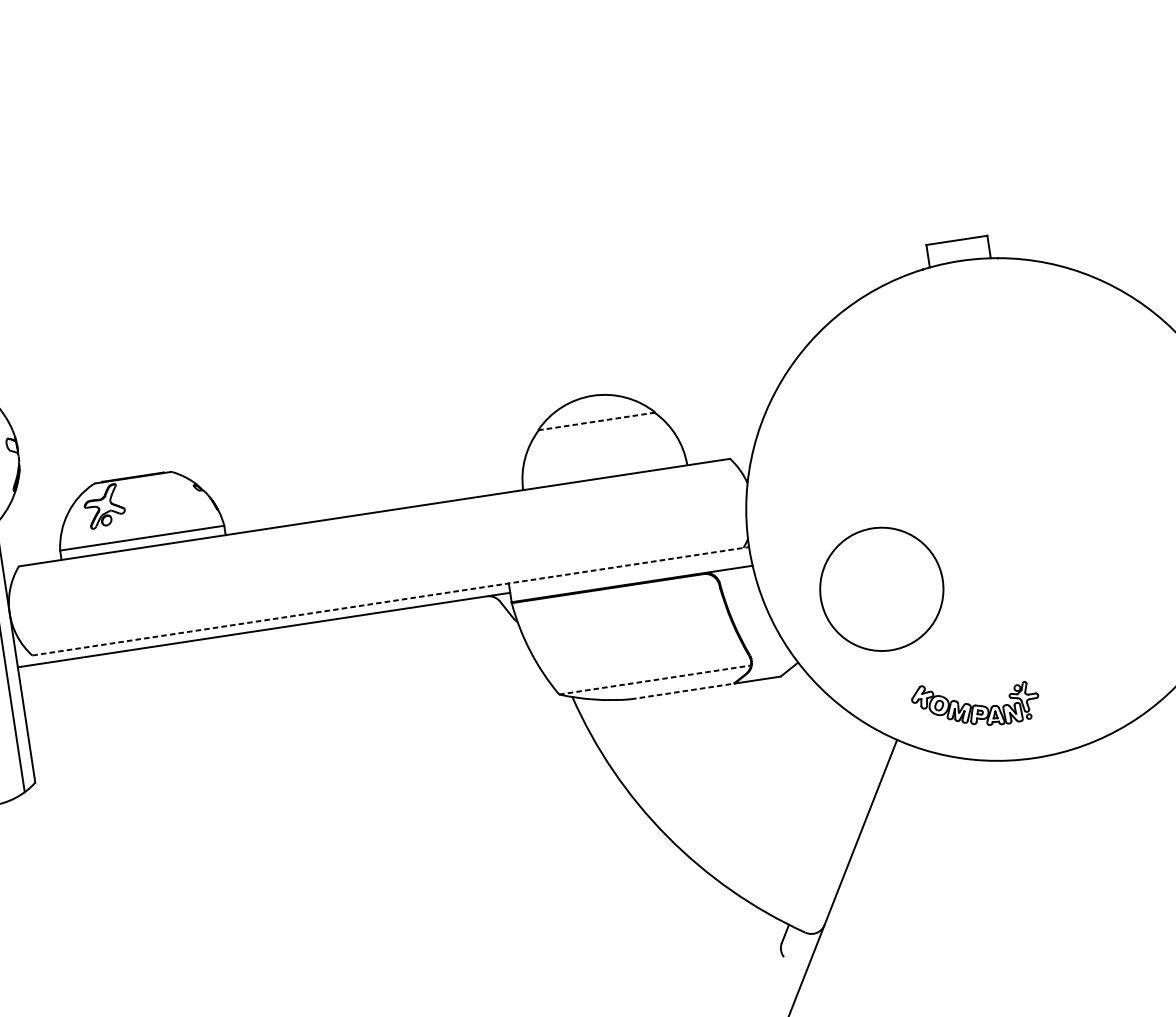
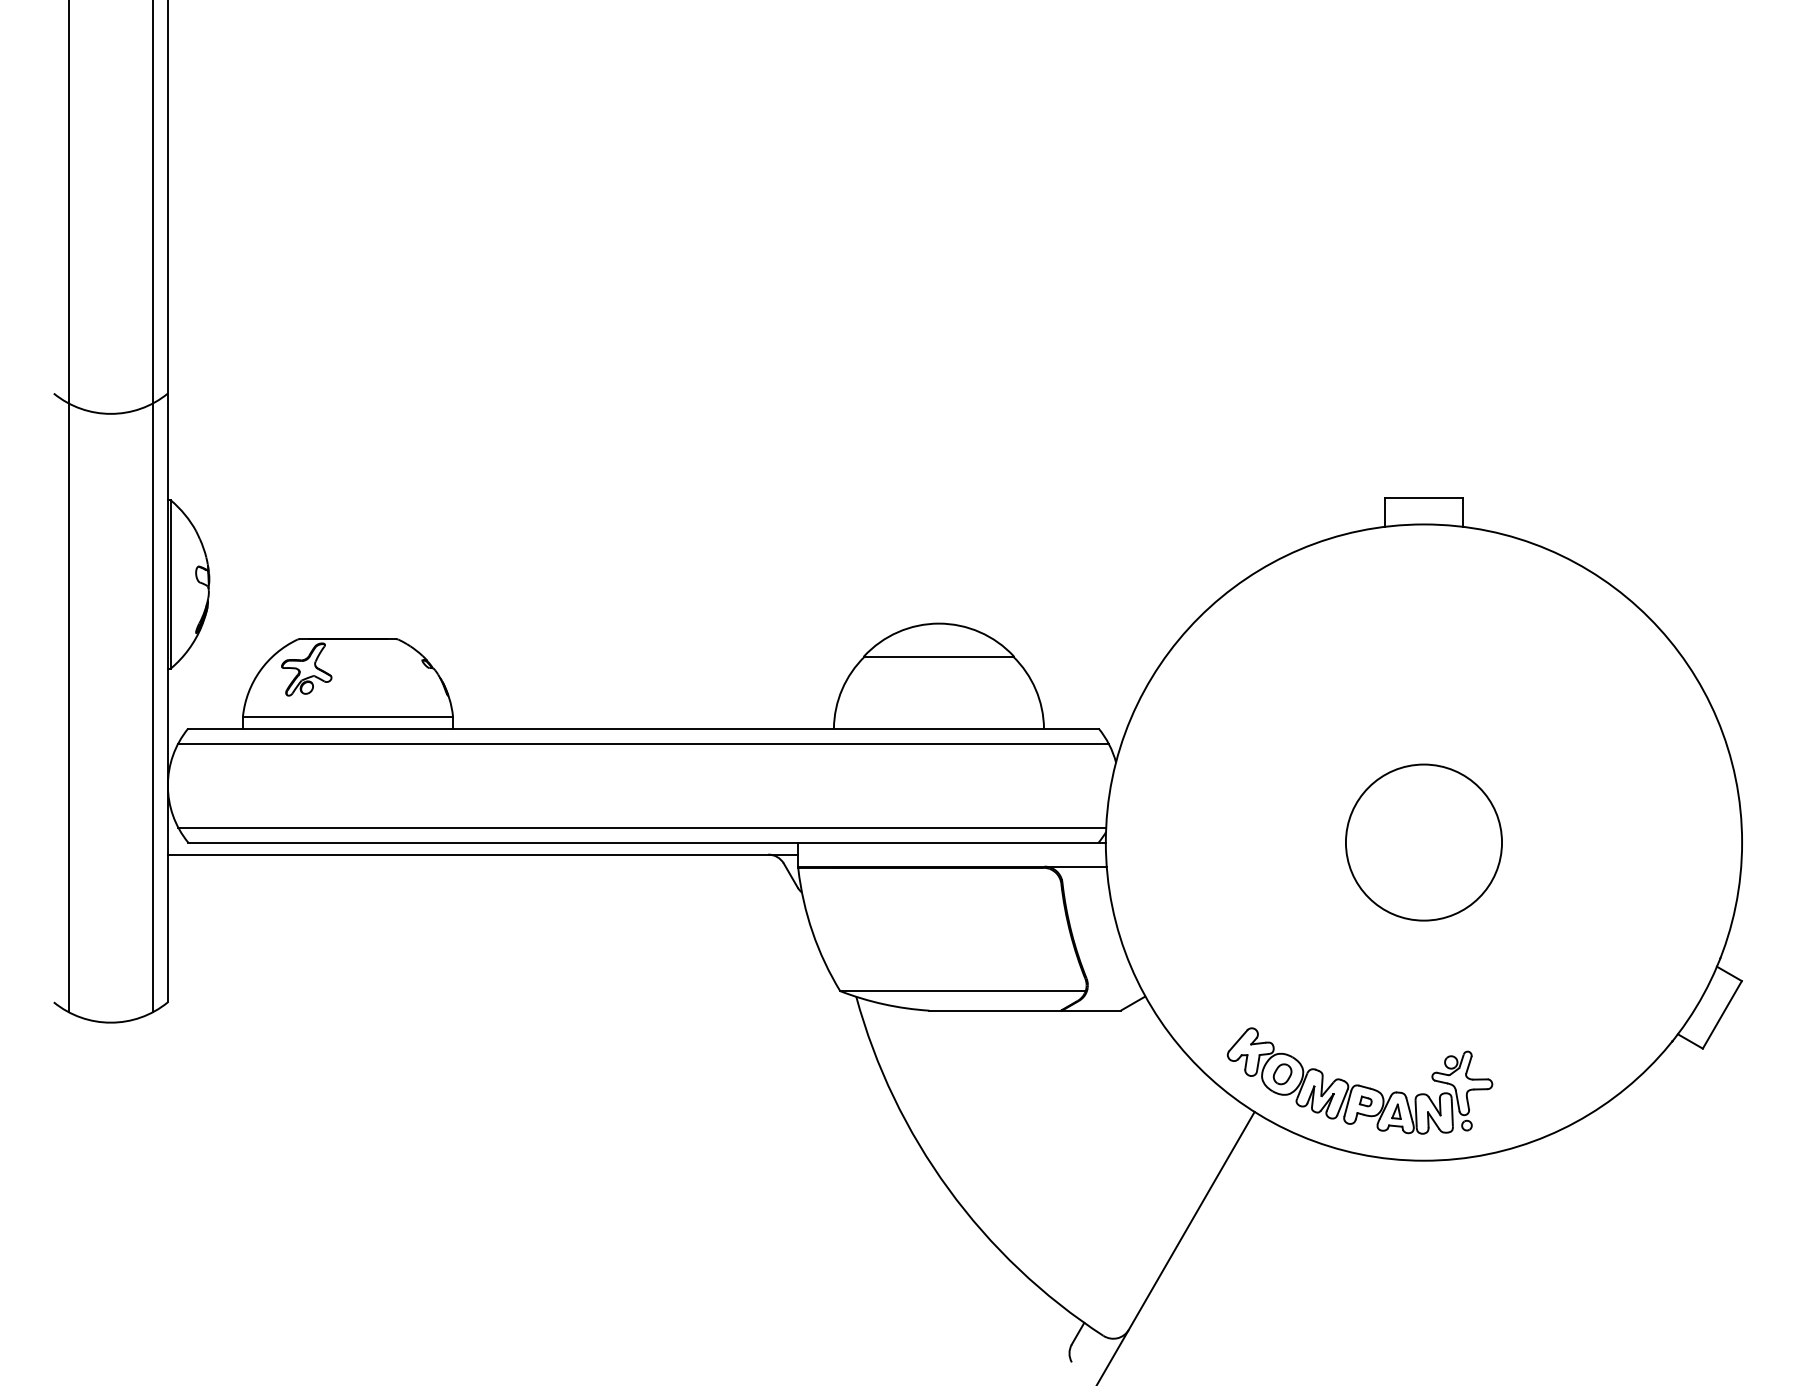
line: (597, 421) -> (939, 656), dashed -> solid
line: (376, 524) -> (643, 743), added
circle: (881, 589) -> (1423, 842), moved
line: (385, 590) -> (642, 827), added
line: (391, 601) -> (647, 842), dashed -> solid
line: (654, 680) -> (962, 991), dashed -> solid
line: (682, 691) -> (995, 1010), dashed -> solid
part: (976, 702) -> (1360, 1080), size x1.67

